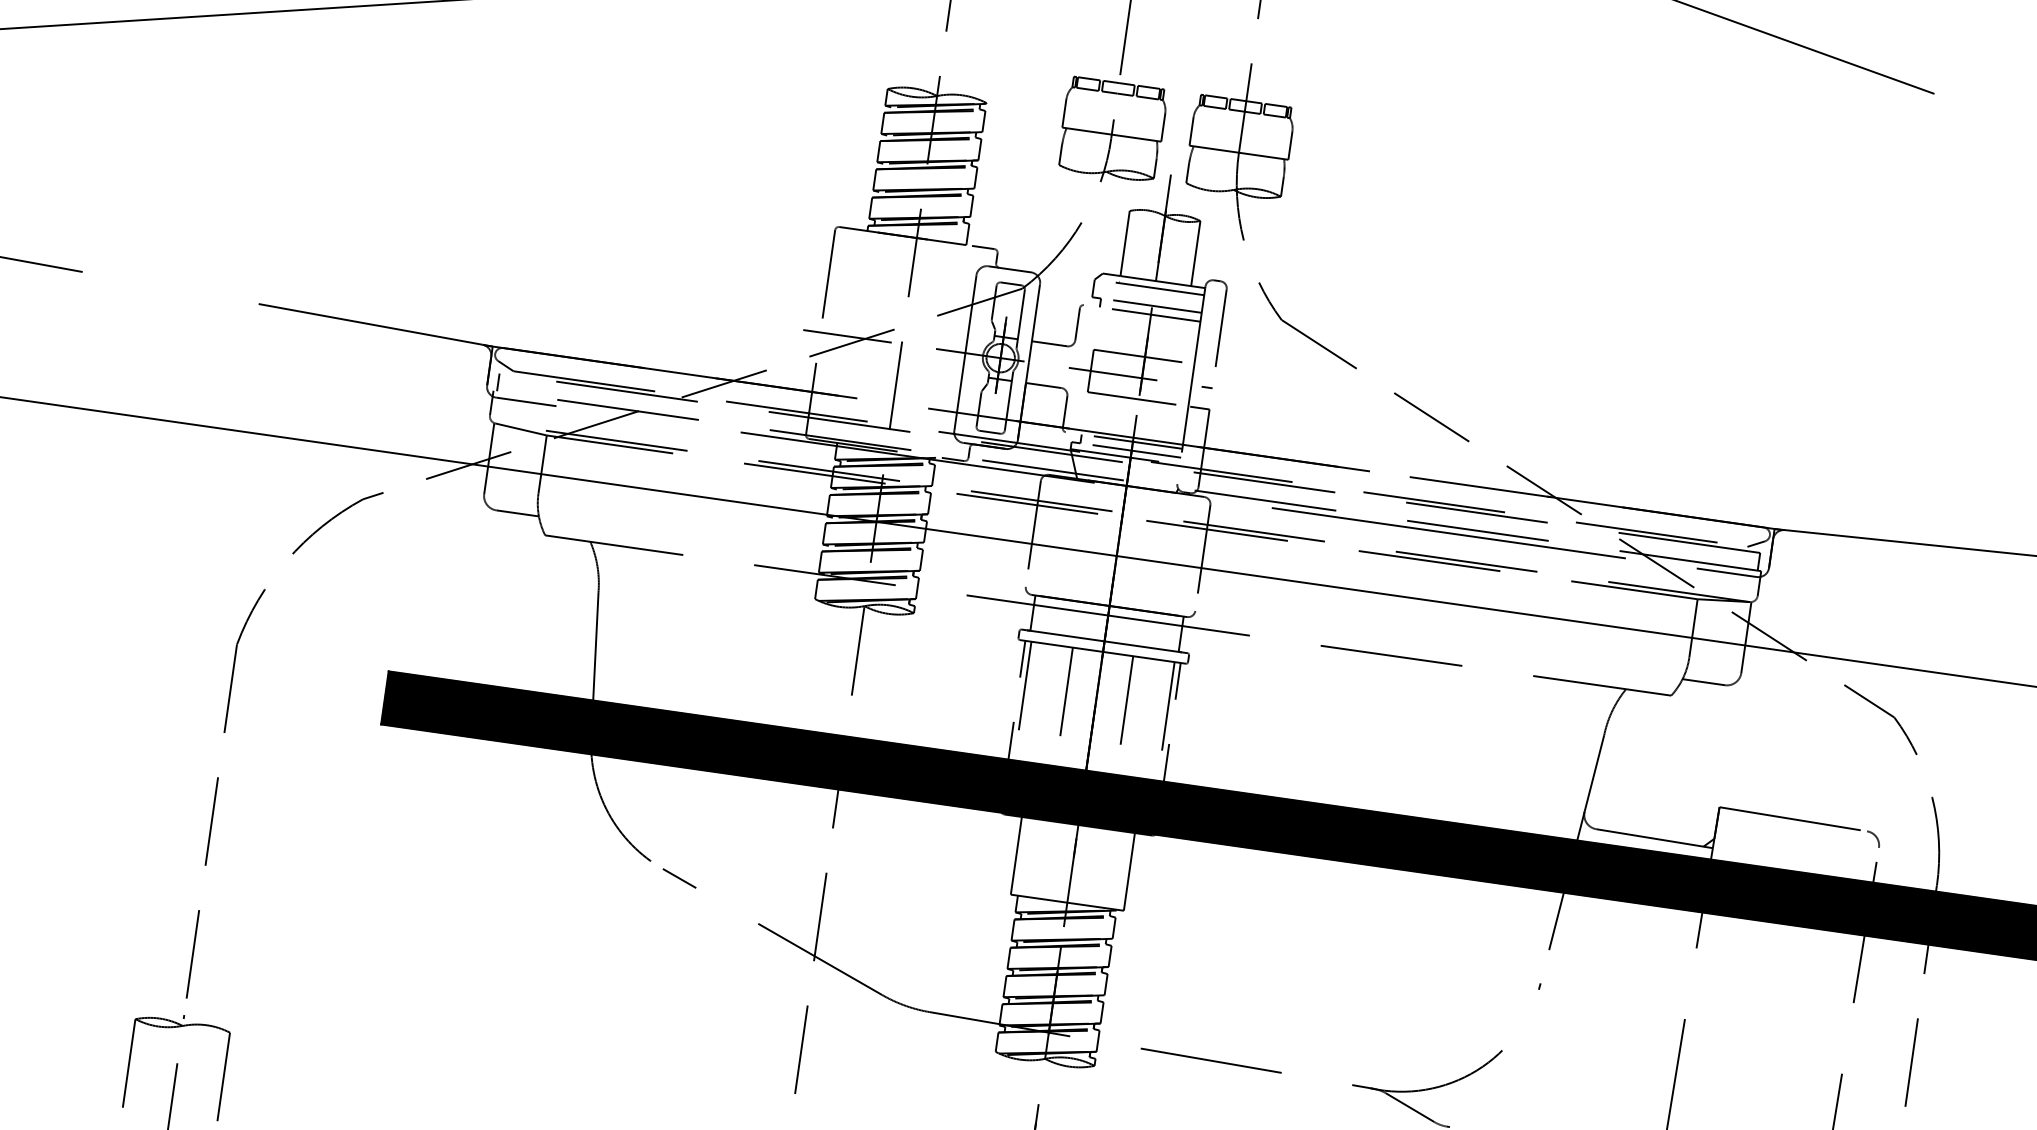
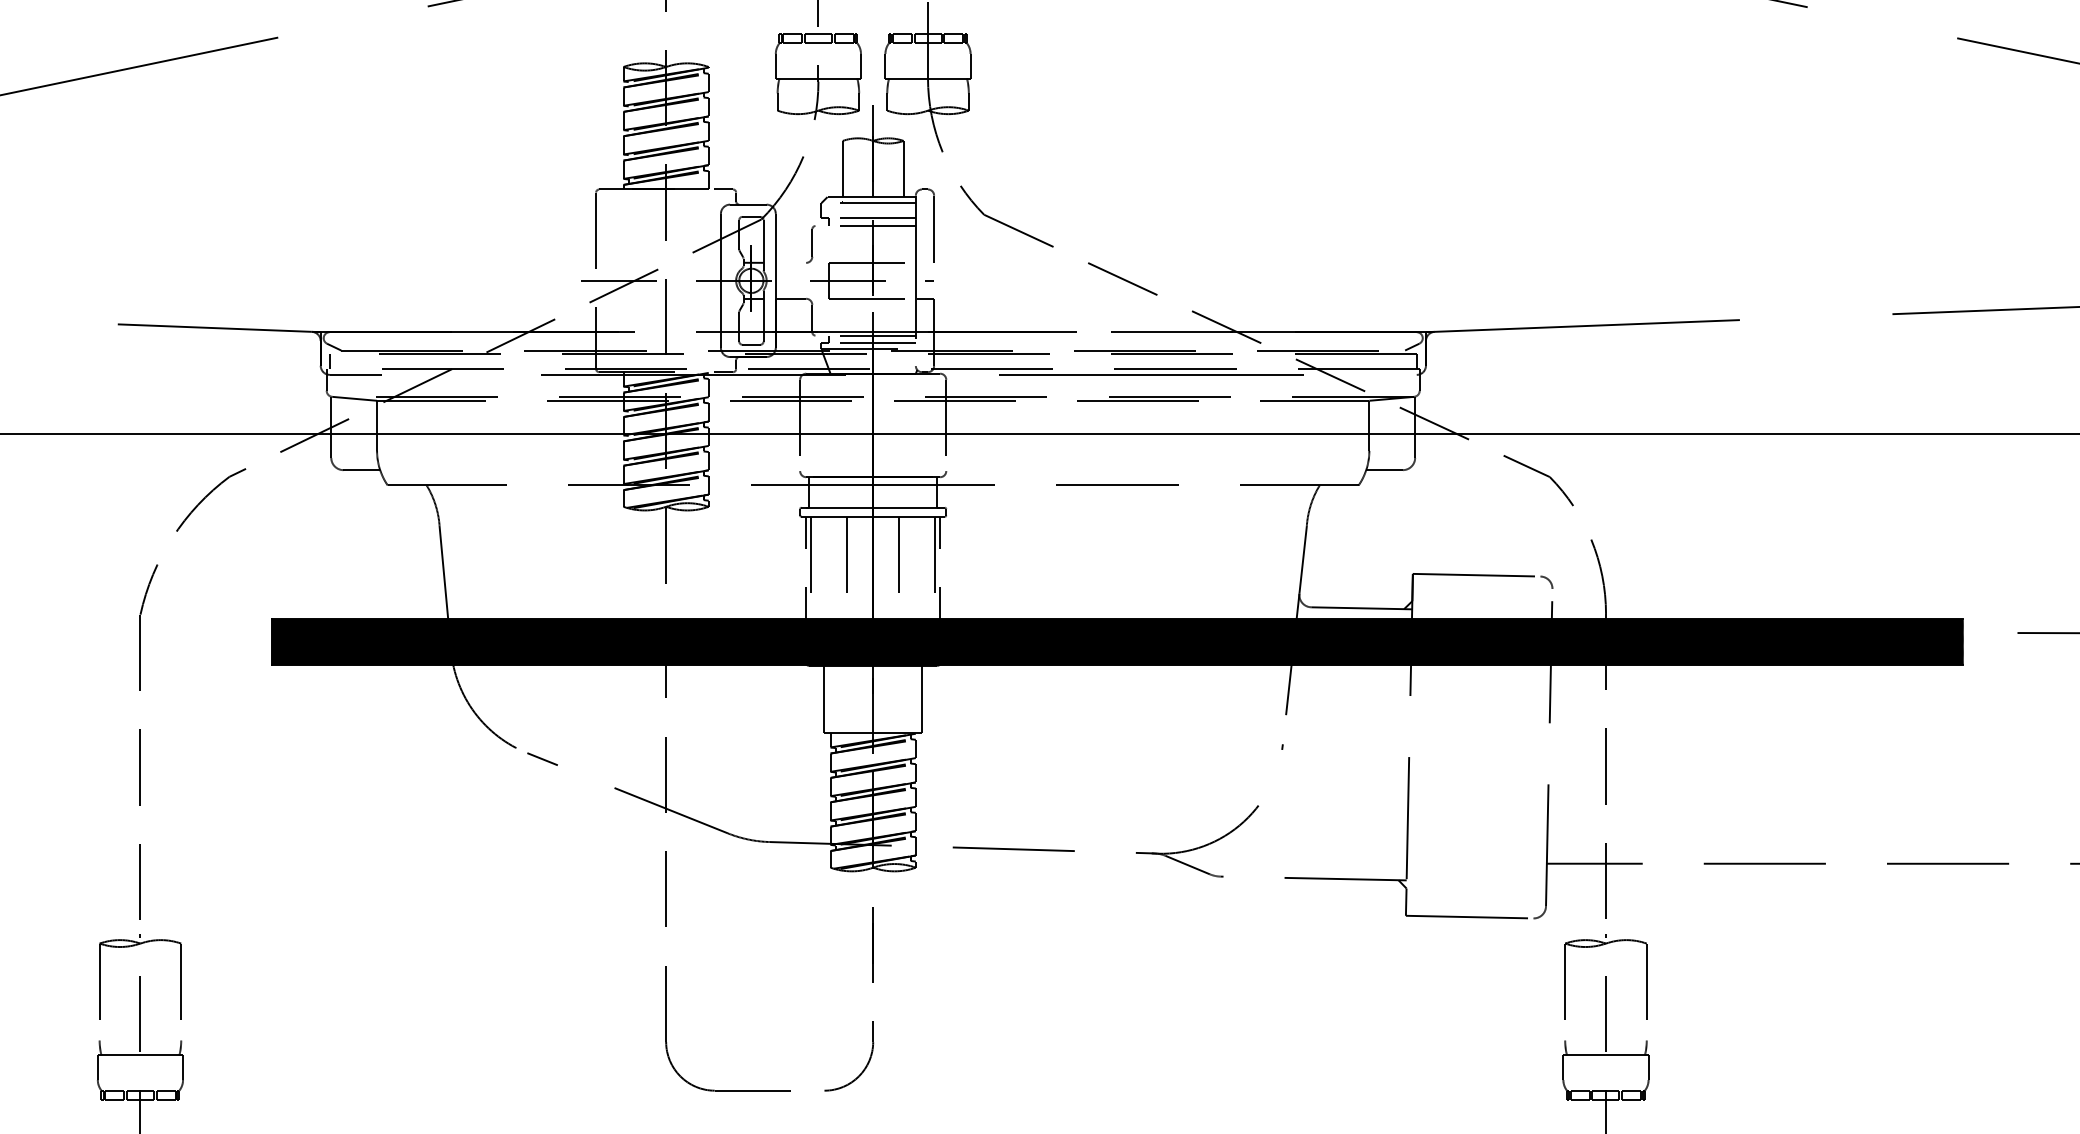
line: (1049, 343) -> (790, 262), removed
line: (1726, 572) -> (1390, 374), removed

